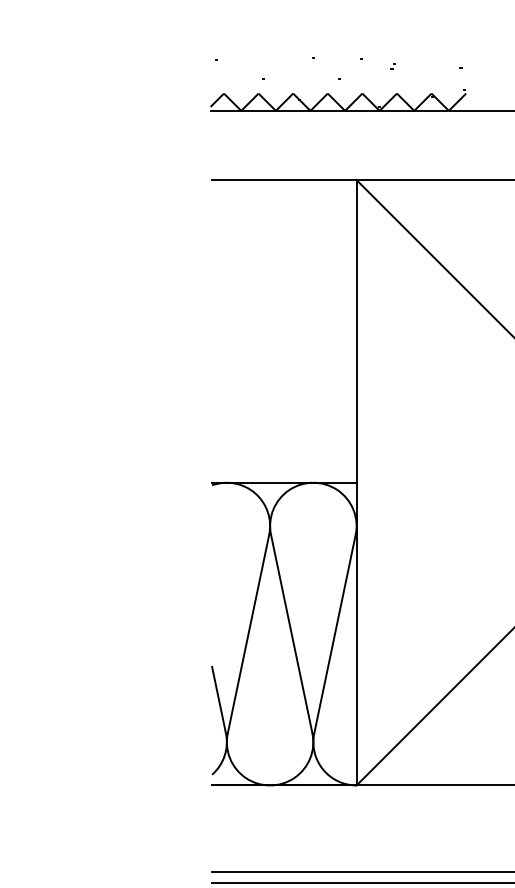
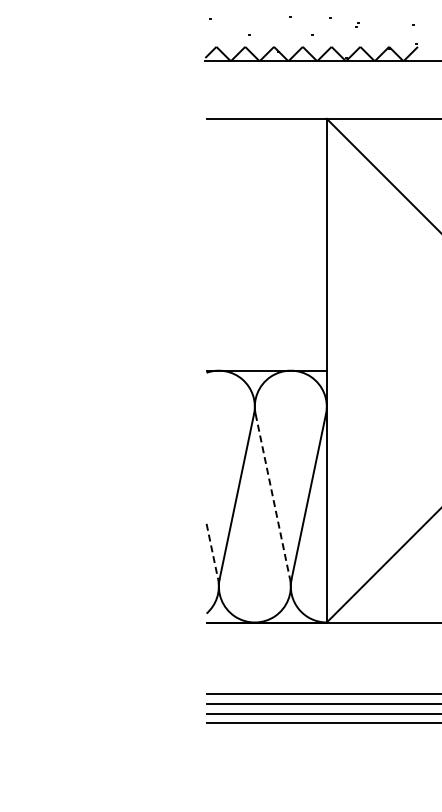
line: (291, 635) -> (272, 497), solid -> dashed
line: (219, 701) -> (212, 552), solid -> dashed

